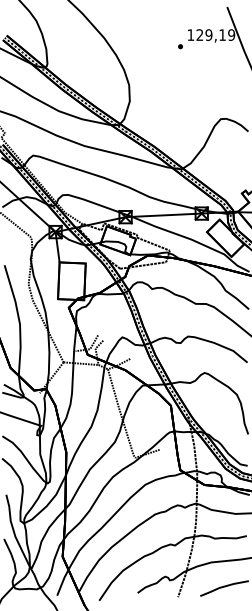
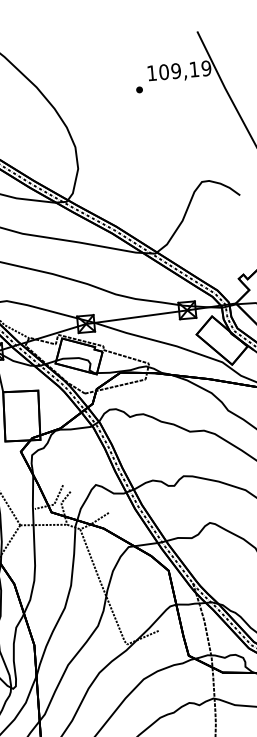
text: (199, 34) -> (163, 71), 129,19 -> 109,19

